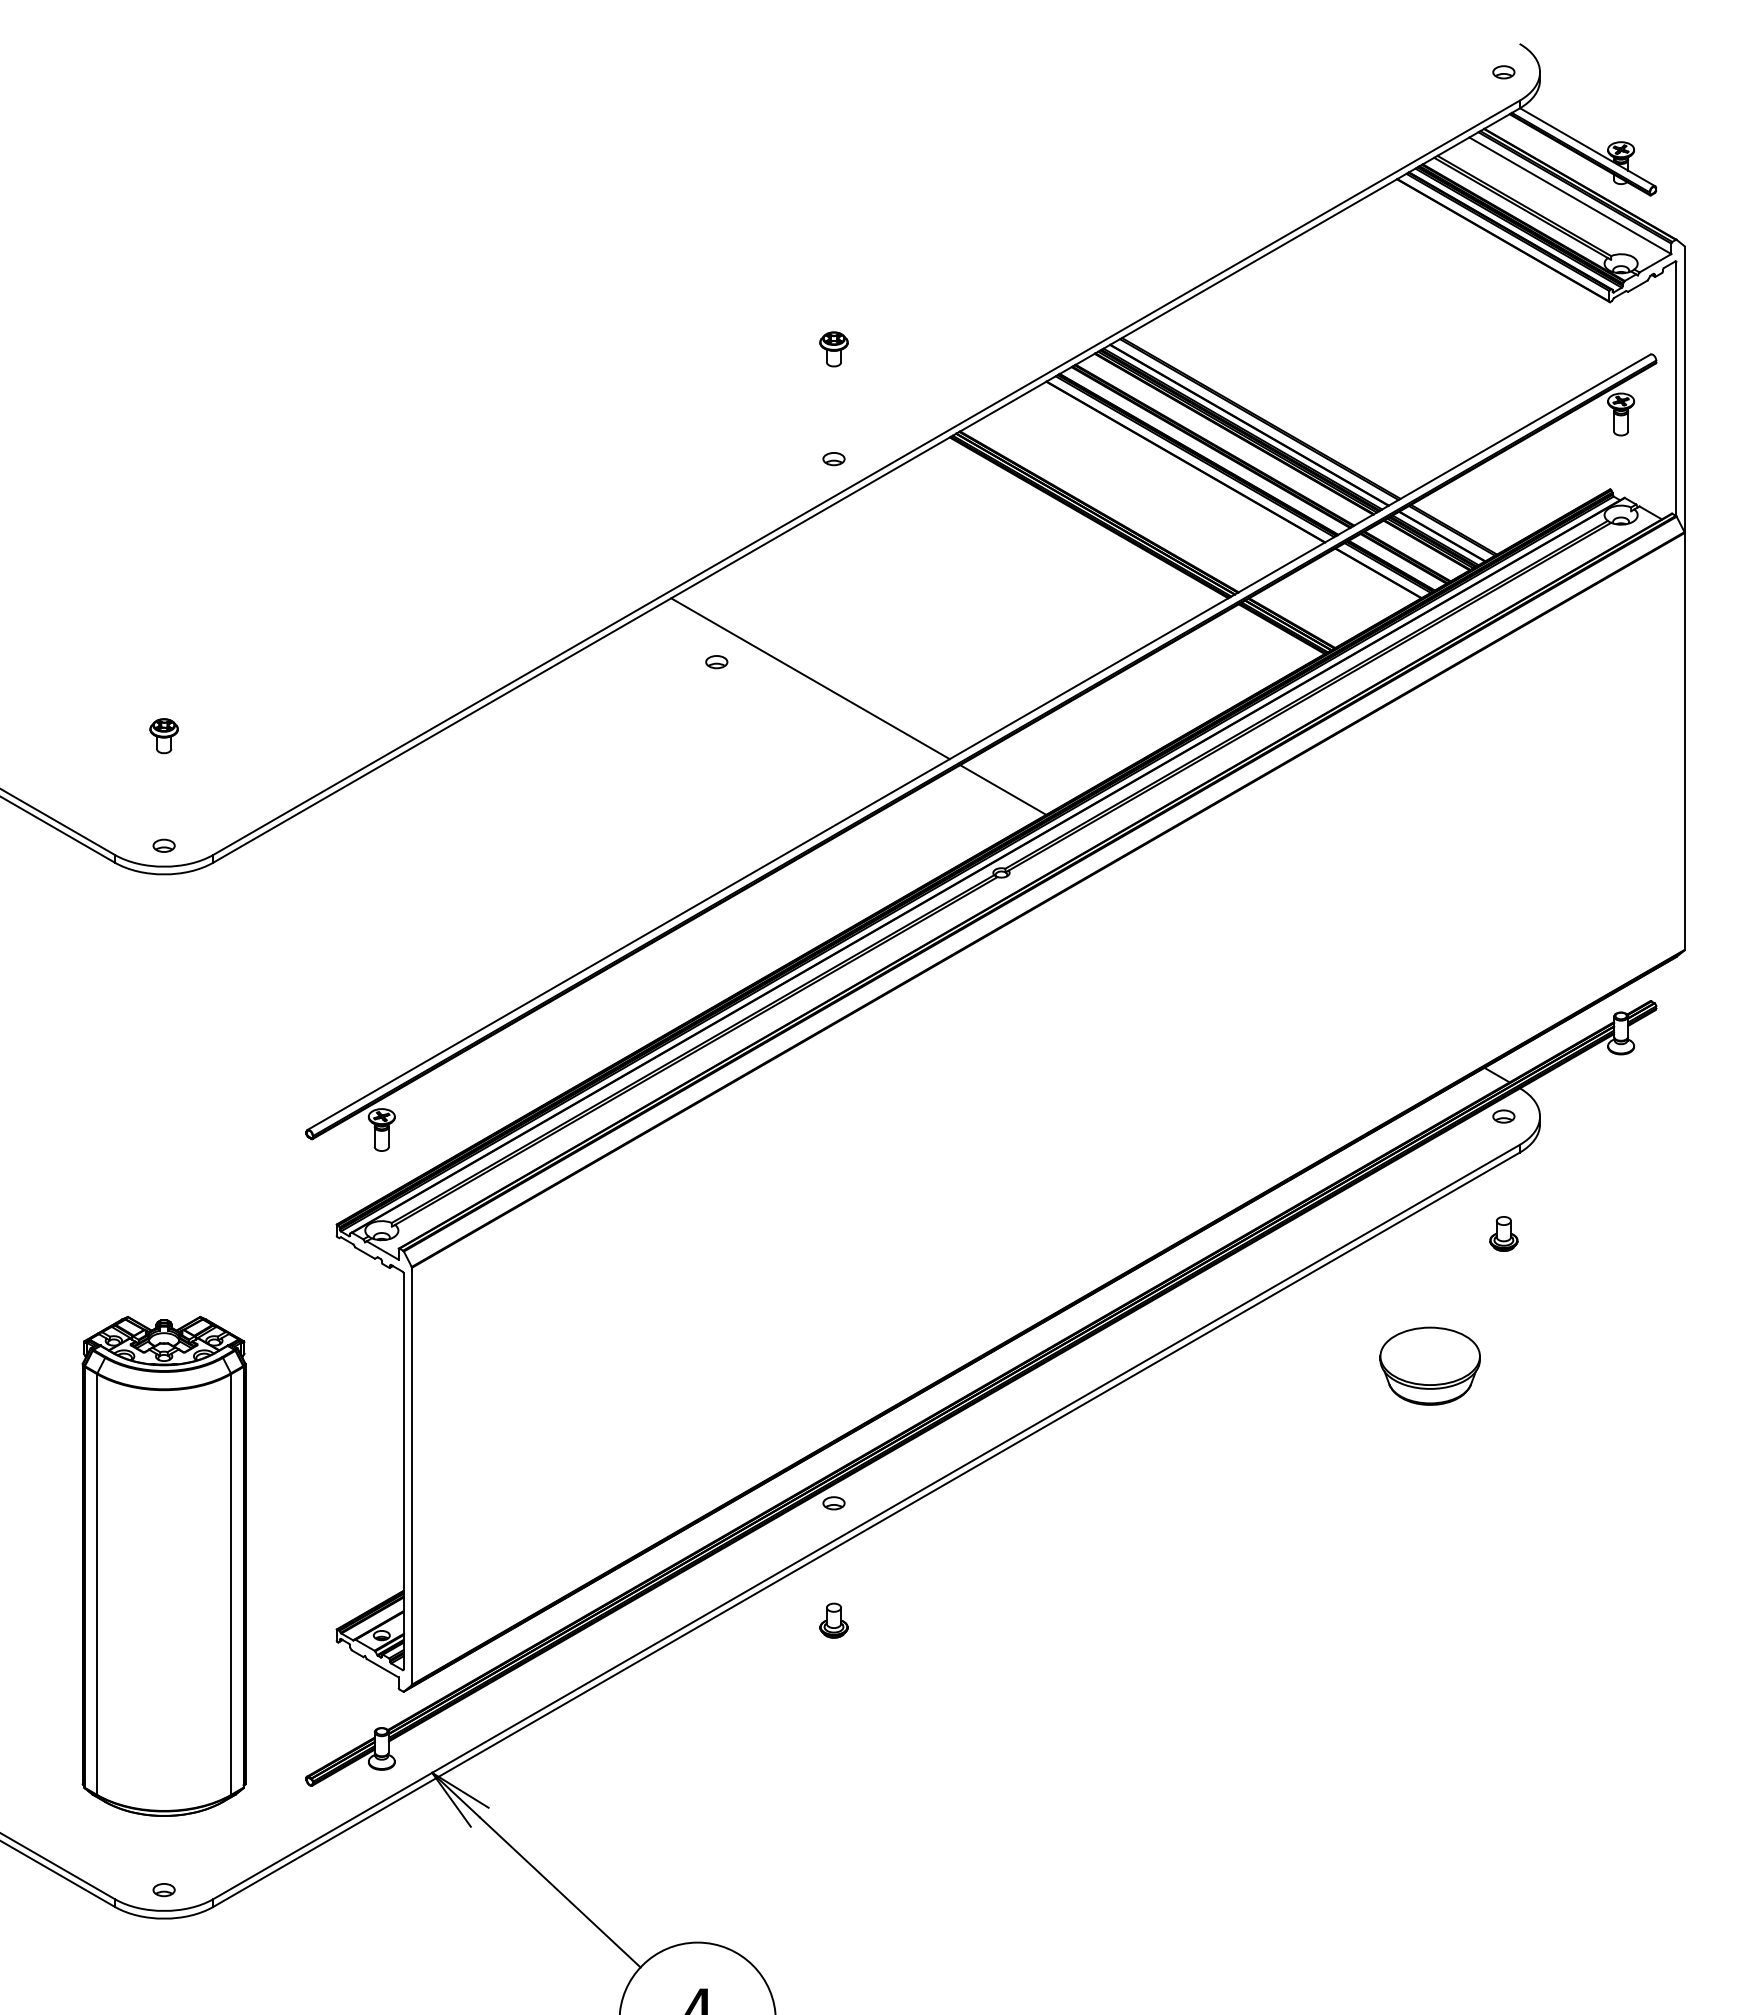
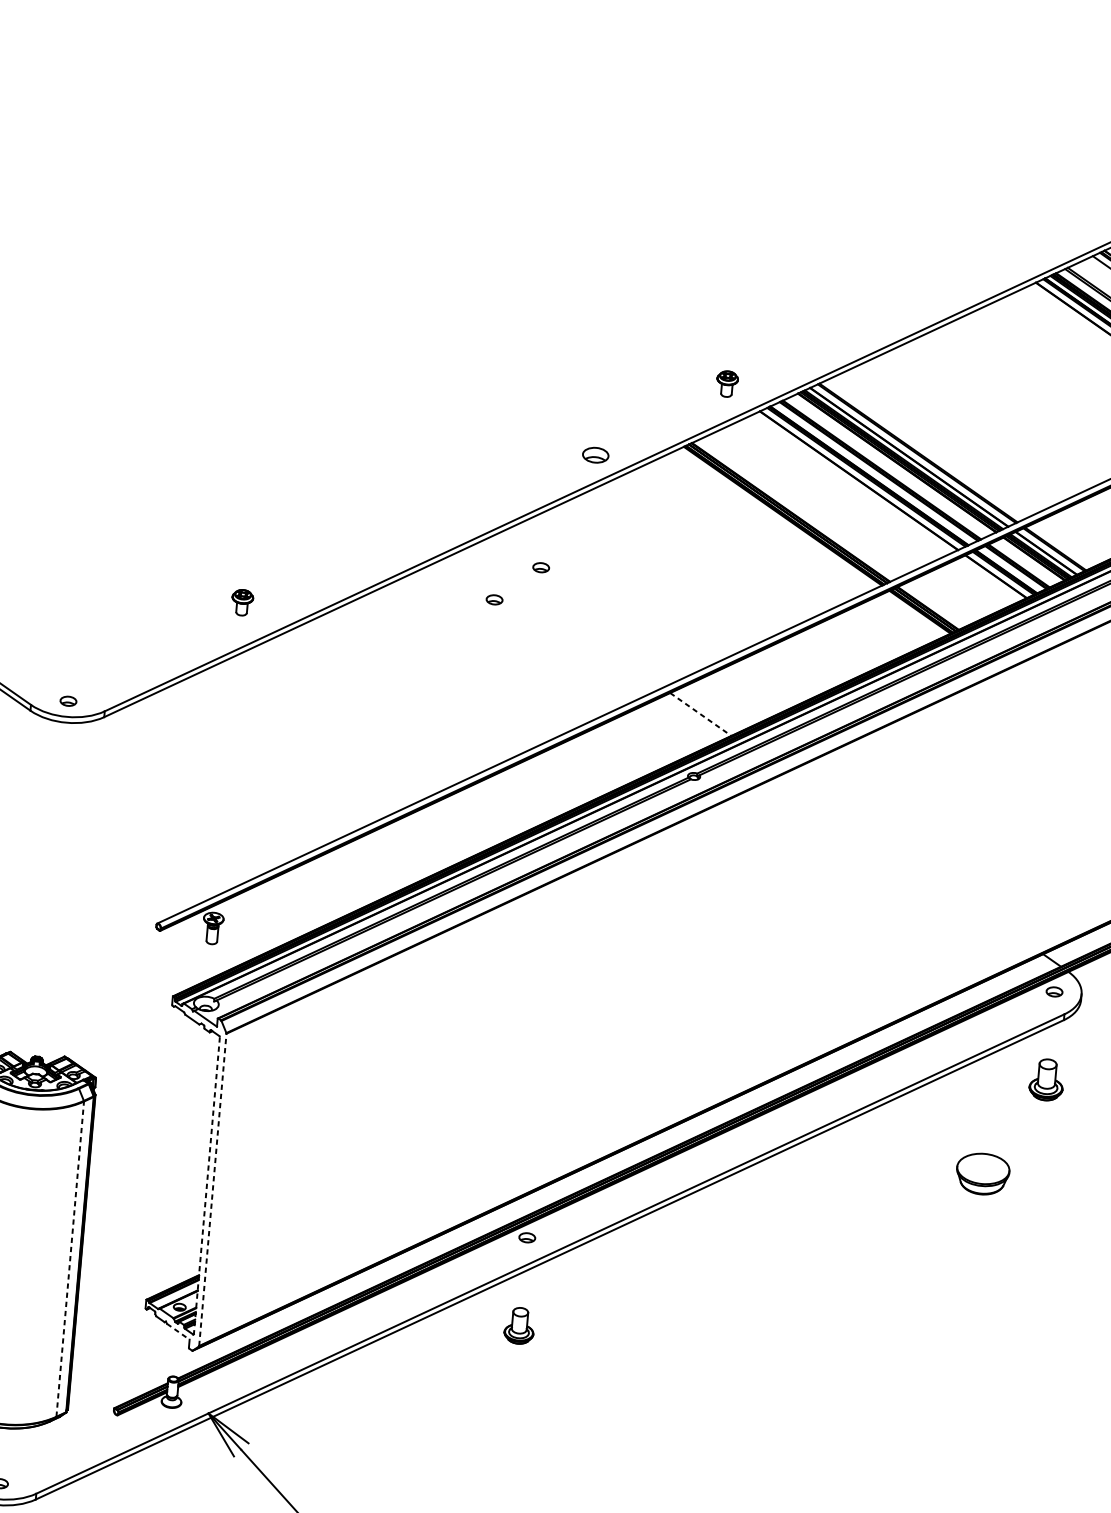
part: (833, 349) -> (726, 384), moved
part: (833, 459) -> (595, 455), size x1.6
part: (774, 614) -> (540, 567), added
line: (810, 678) -> (563, 618), removed
part: (163, 736) -> (241, 602), moved
line: (1003, 790) -> (700, 714), solid -> dashed
part: (1503, 1233) -> (1046, 1079), size x1.6
part: (1429, 1365) -> (982, 1173), size x0.7
line: (403, 1471) -> (206, 1185), solid -> dashed
line: (411, 1475) -> (212, 1189), solid -> dashed
line: (231, 1584) -> (70, 1259), solid -> dashed
part: (833, 1620) -> (519, 1325), size x1.4
line: (383, 1668) -> (178, 1332), solid -> dashed

